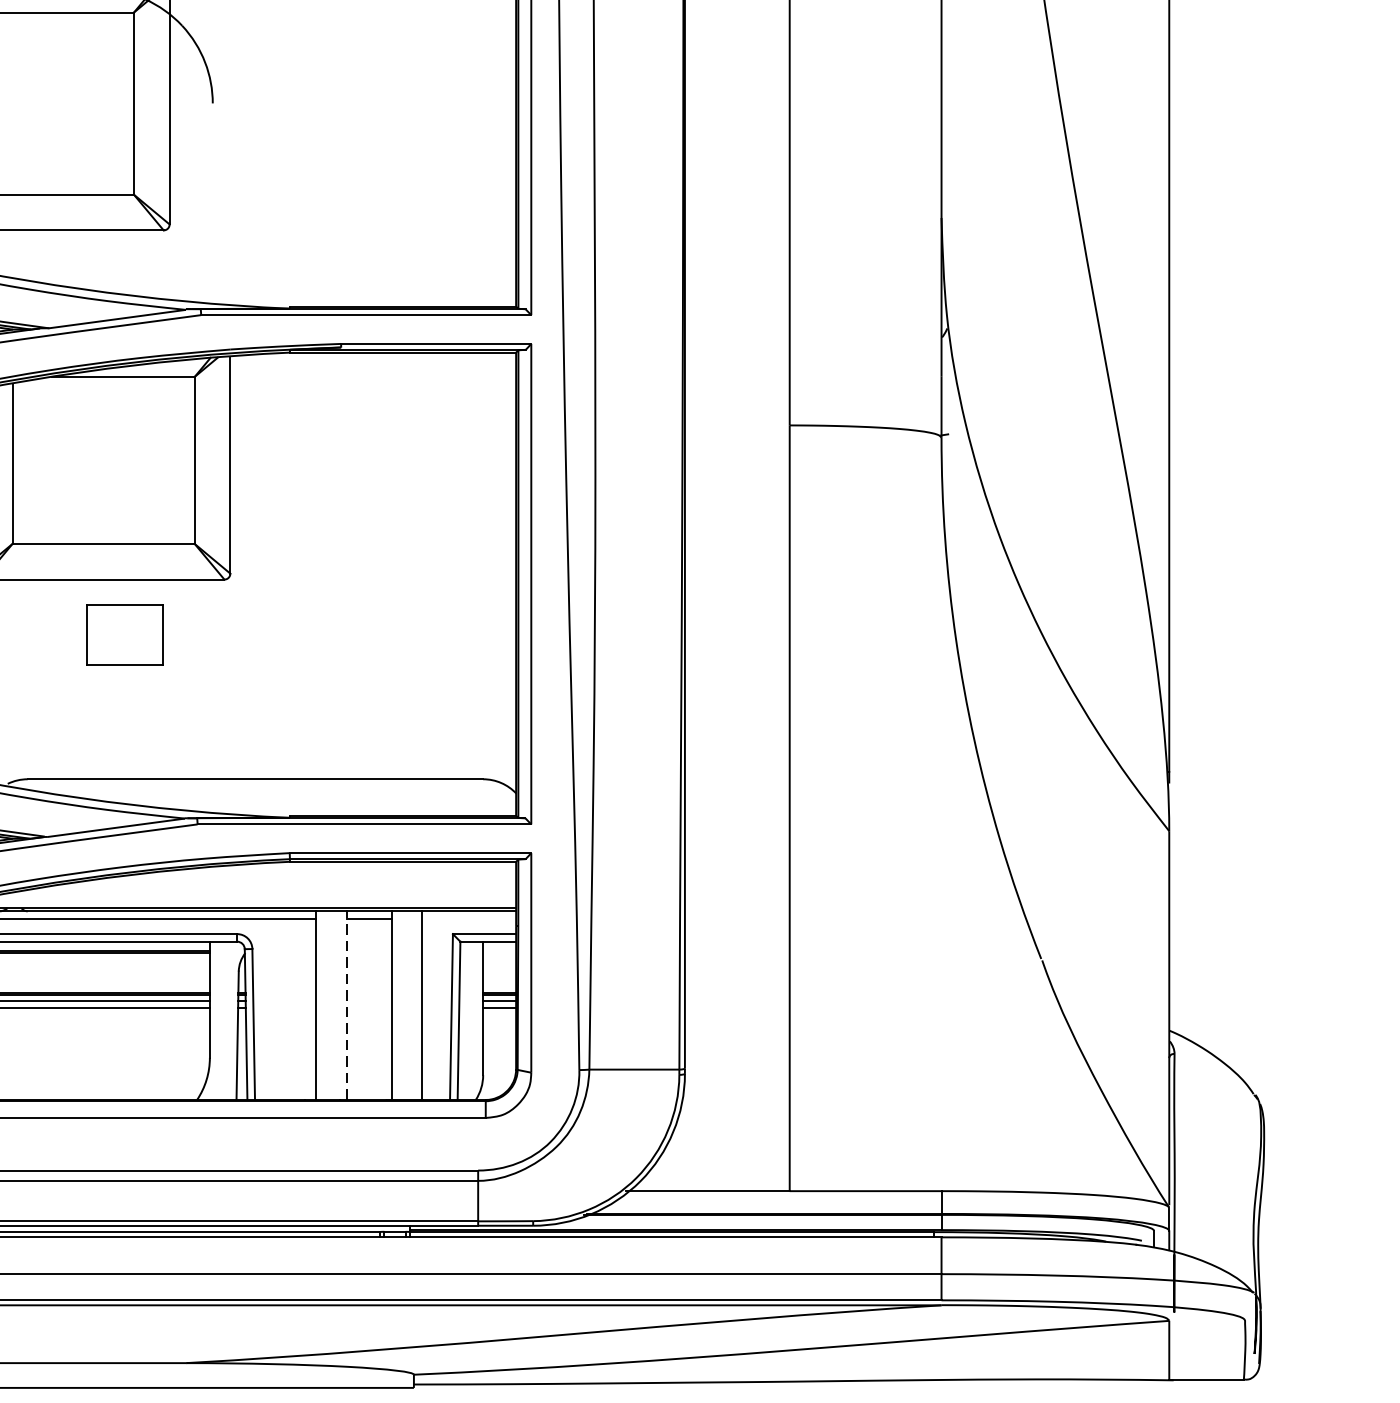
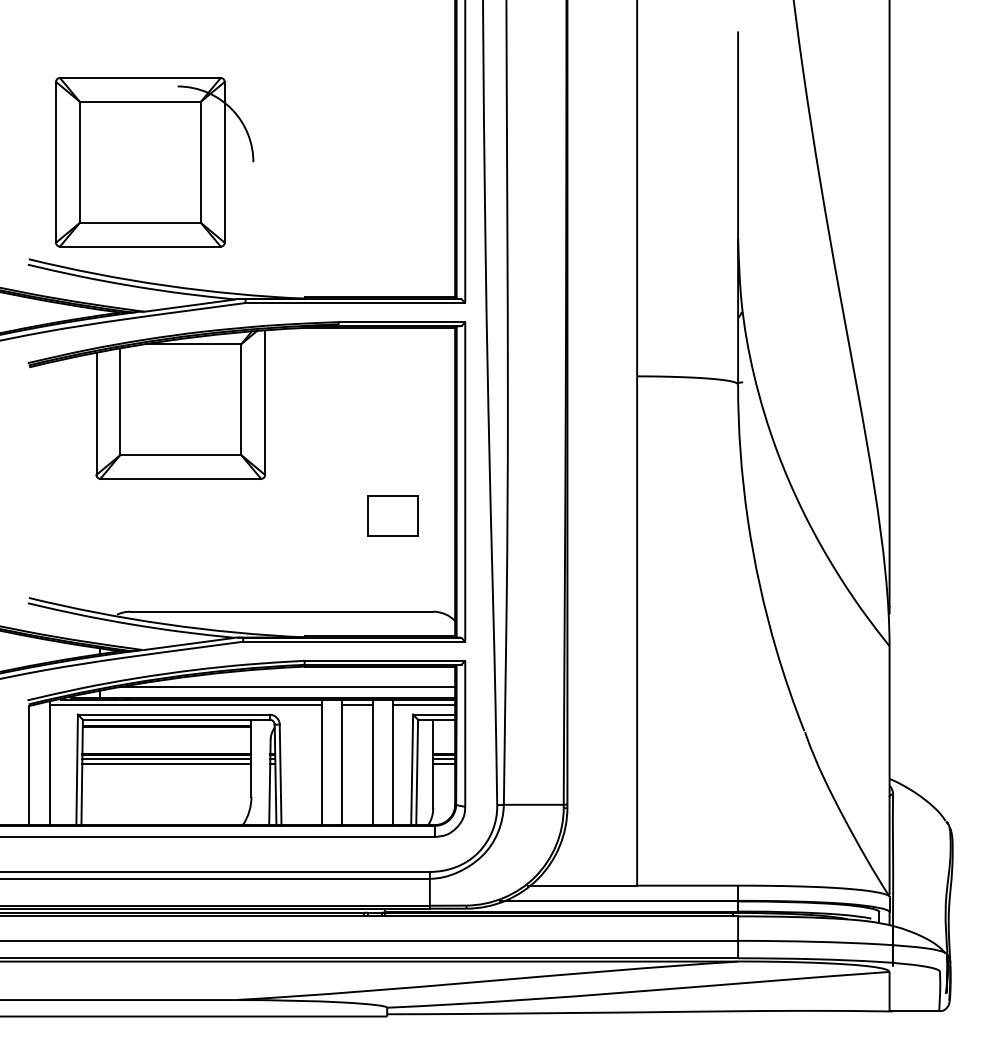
part: (124, 634) -> (392, 515), moved
line: (264, 893) -> (287, 687), added
line: (468, 918) -> (423, 704), added
line: (346, 1005) -> (342, 762), dashed -> solid

